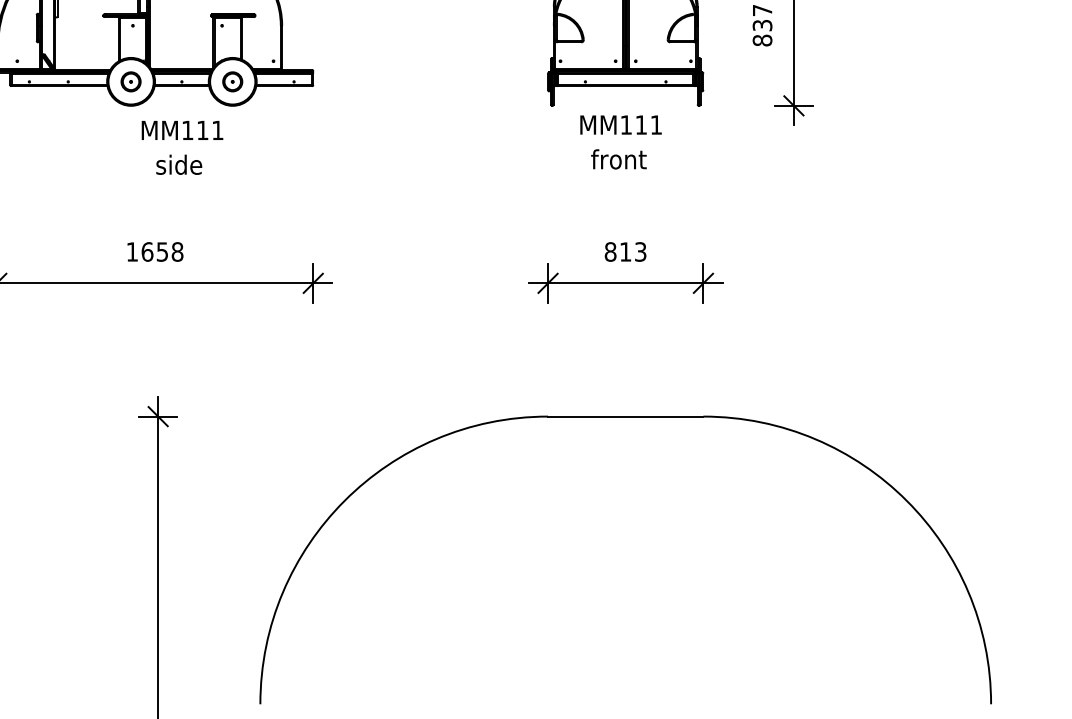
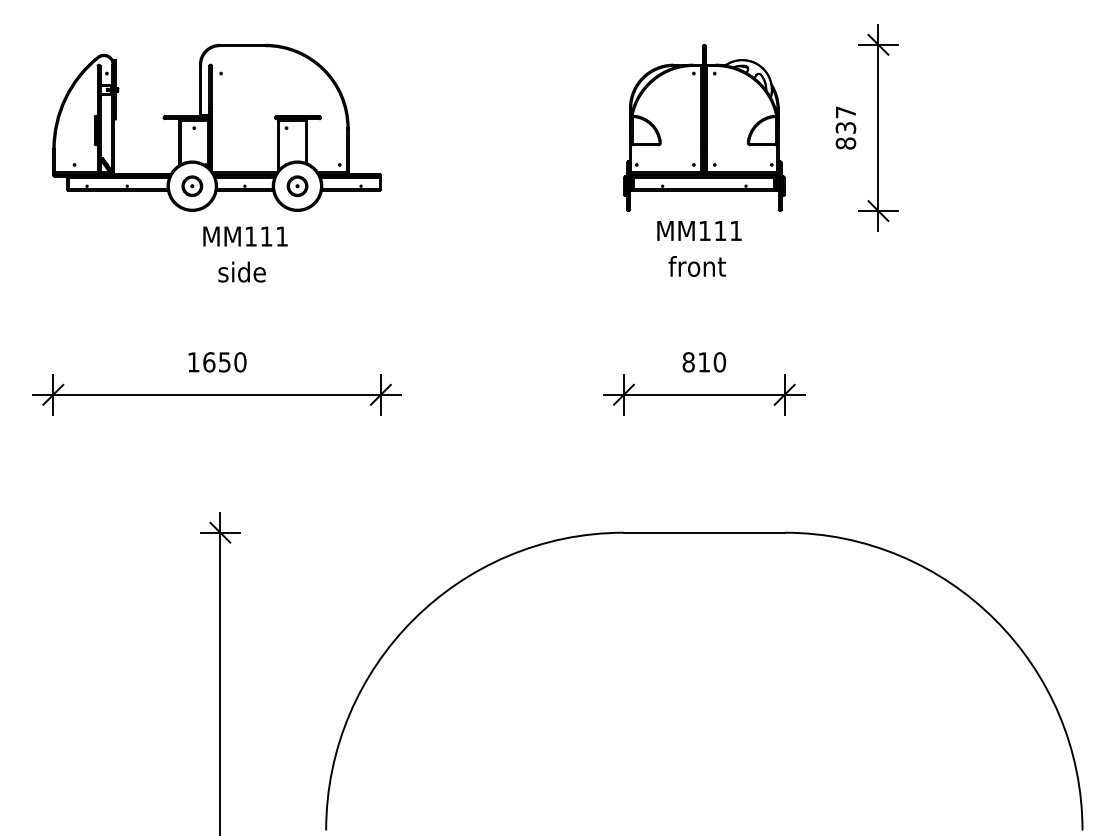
text: (177, 252) -> (240, 362), 1658 -> 1650
text: (640, 252) -> (719, 362), 813 -> 810

